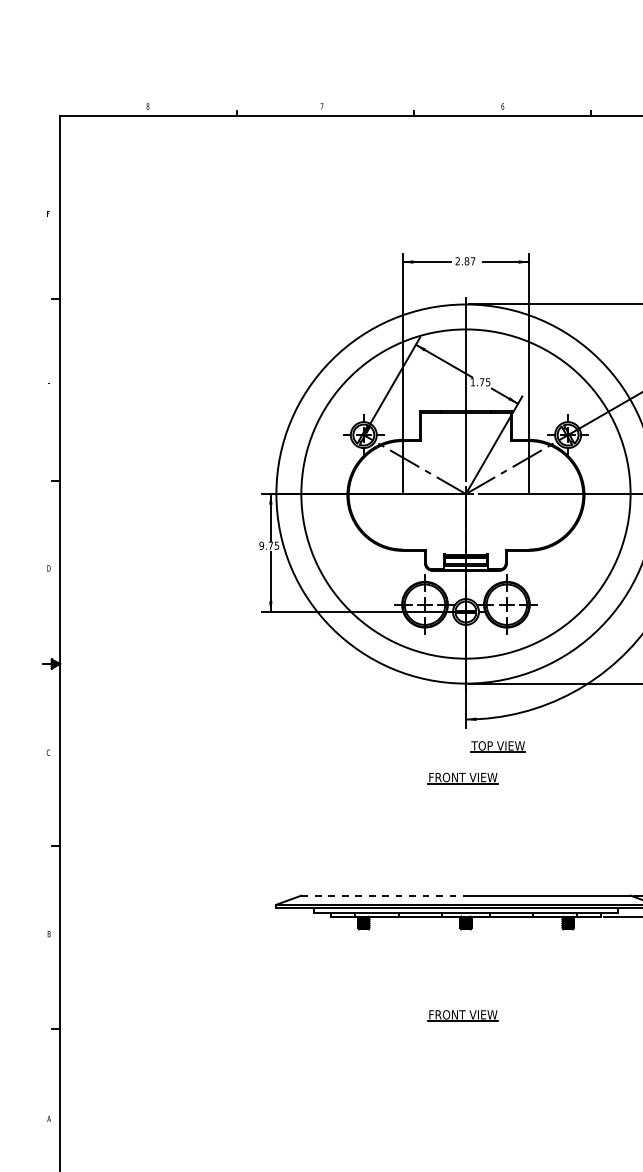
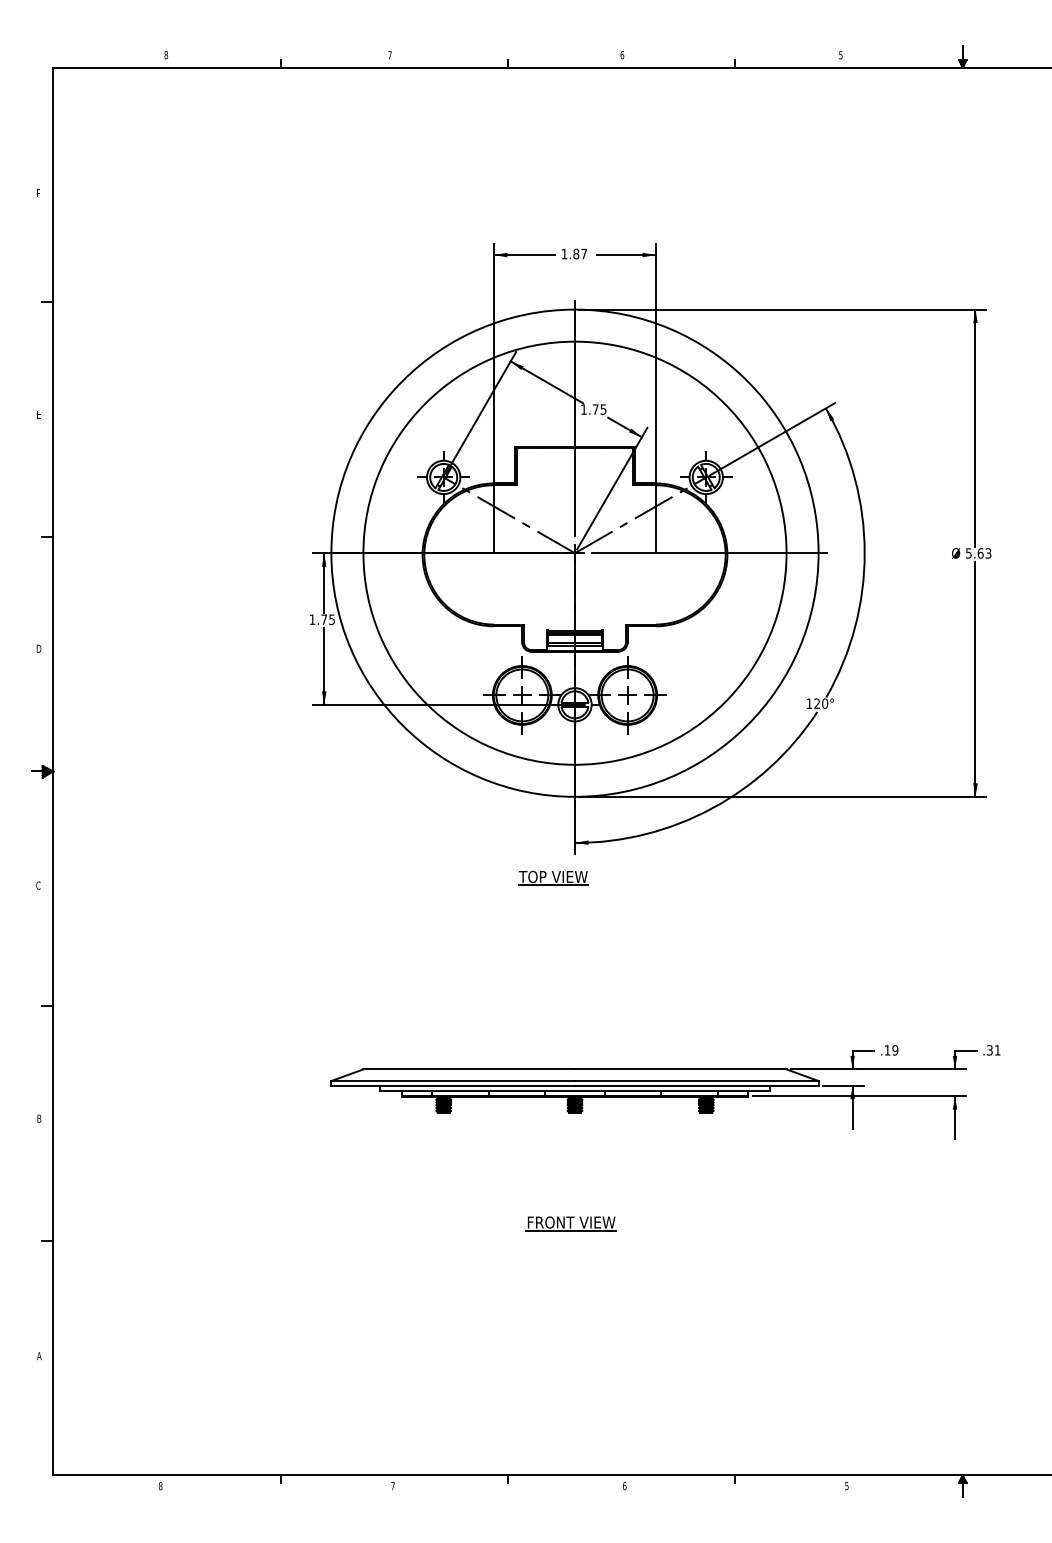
text: (457, 260) -> (564, 253), 2.87 -> 1.87
text: (261, 545) -> (312, 619), 9.75 -> 1.75
part: (498, 746) -> (553, 877), moved
part: (462, 778) -> (570, 918), removed
line: (383, 895) -> (469, 1069), dashed -> solid

